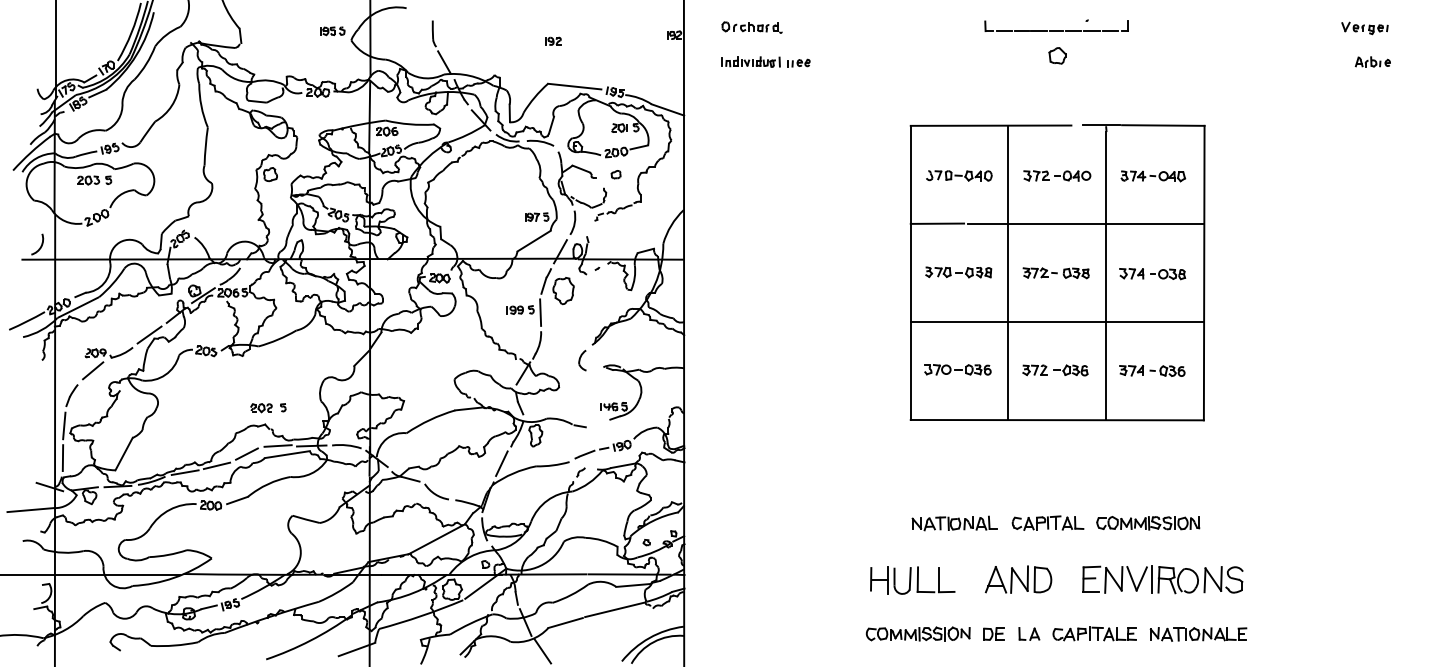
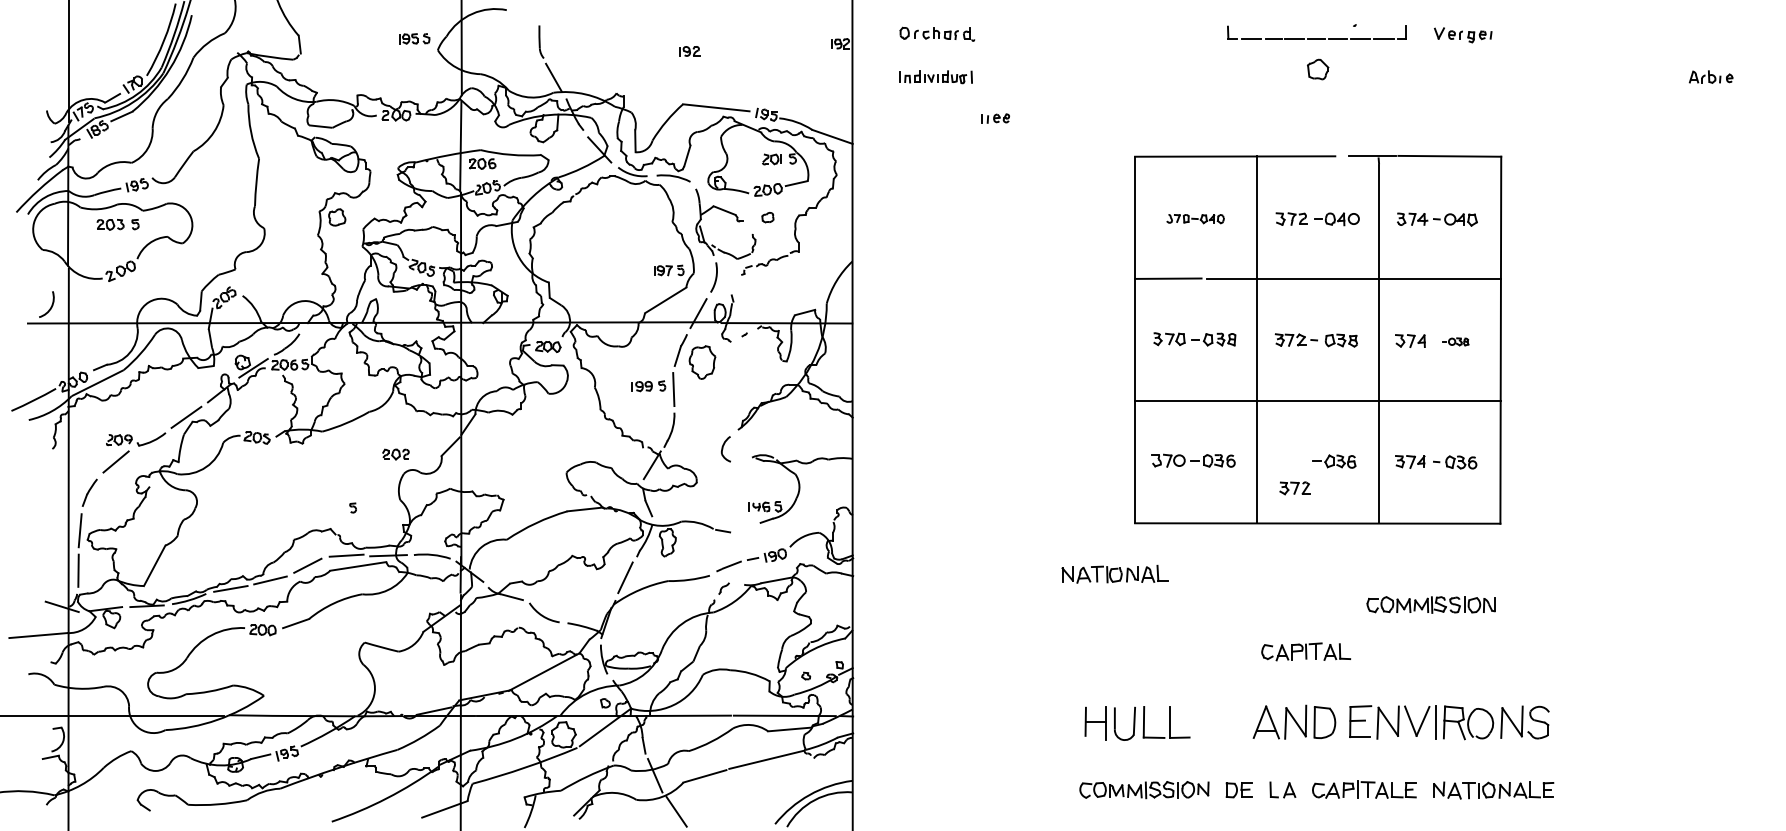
part: (1365, 28) -> (1463, 35), moved
part: (798, 63) -> (995, 118), moved
part: (959, 175) -> (1195, 218), size x0.7
part: (1167, 274) -> (1455, 341), size x0.6
part: (1034, 370) -> (1294, 488), moved
part: (261, 408) -> (395, 454), moved
part: (954, 522) -> (1114, 573), moved
part: (1147, 522) -> (1430, 604), moved
part: (1018, 579) -> (1294, 721), moved

